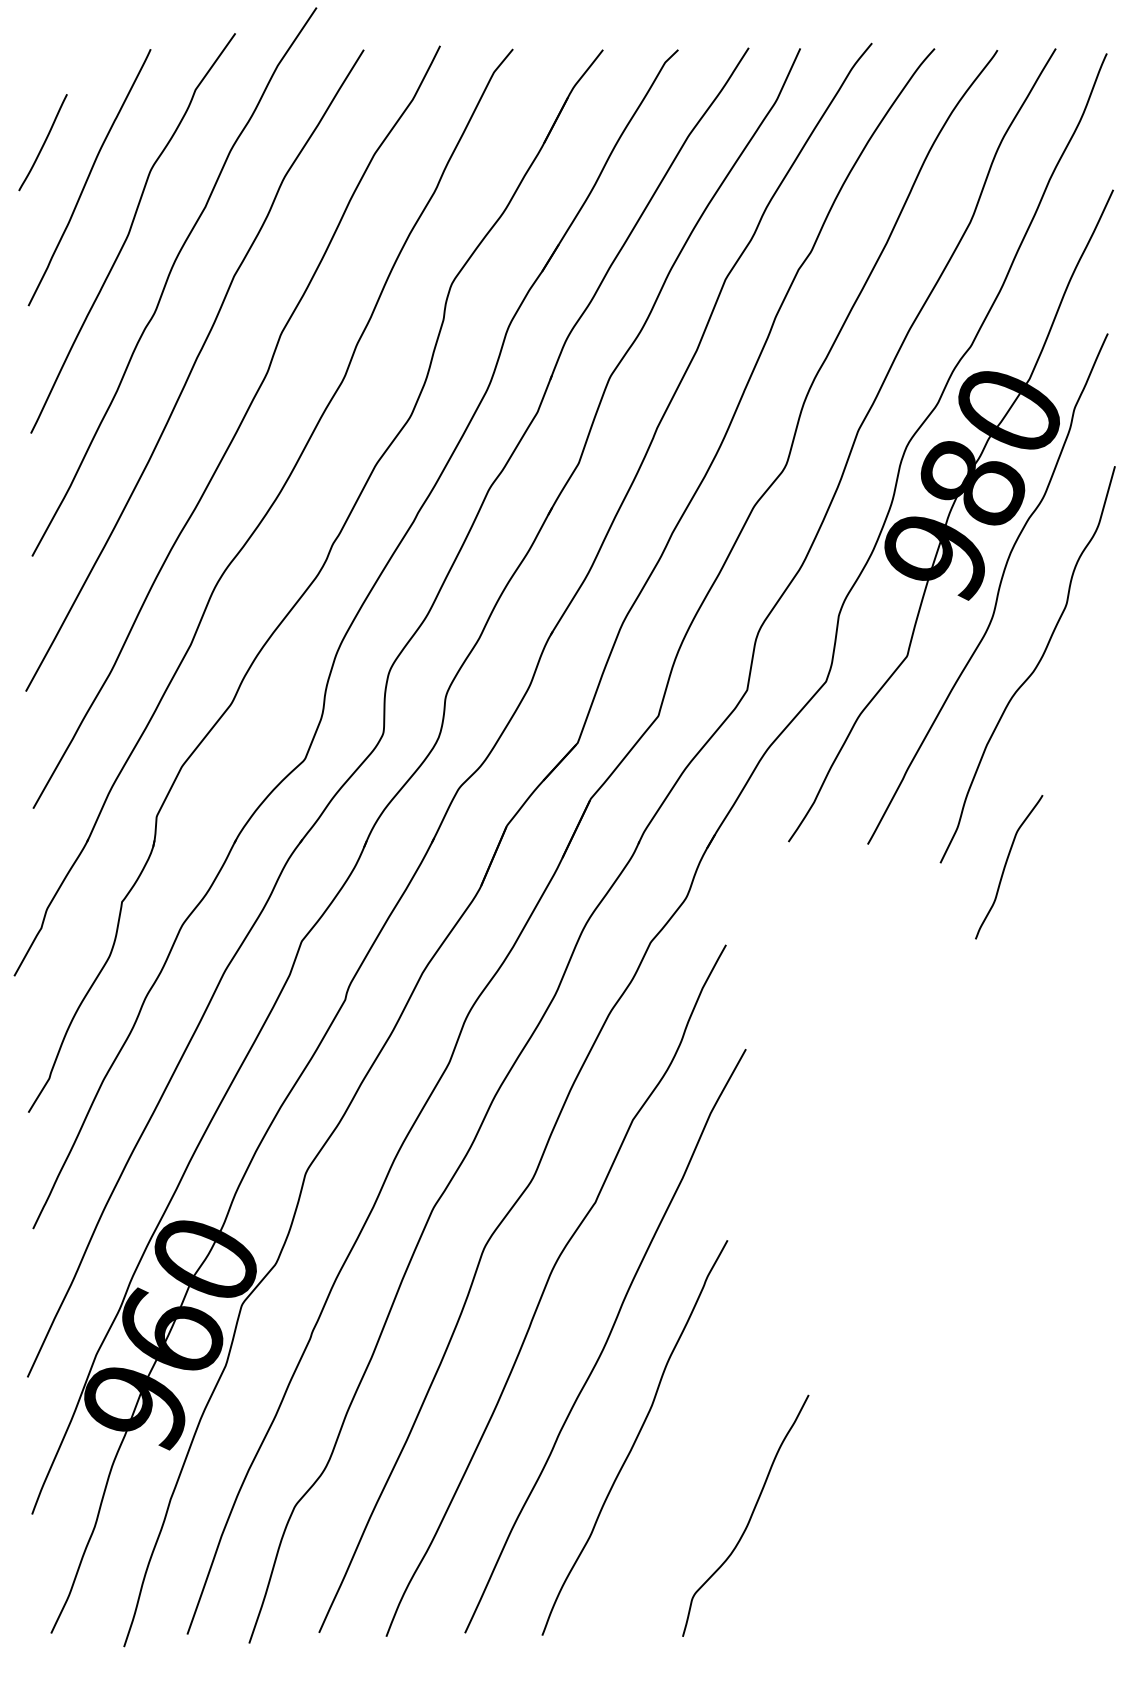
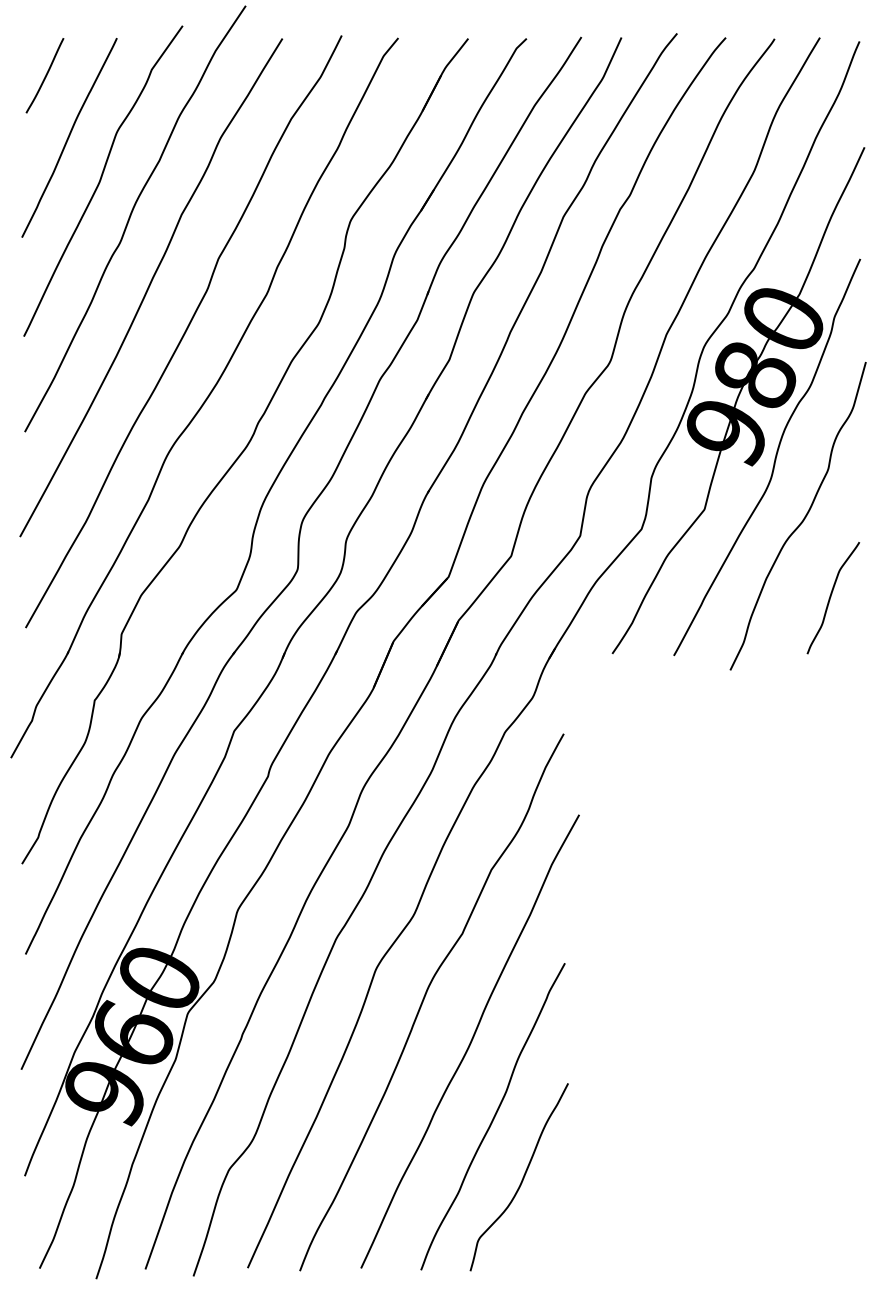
curve: (43, 142) -> (45, 75), moved
curve: (1006, 865) -> (831, 596), moved
curve: (749, 1517) -> (522, 1178), moved

